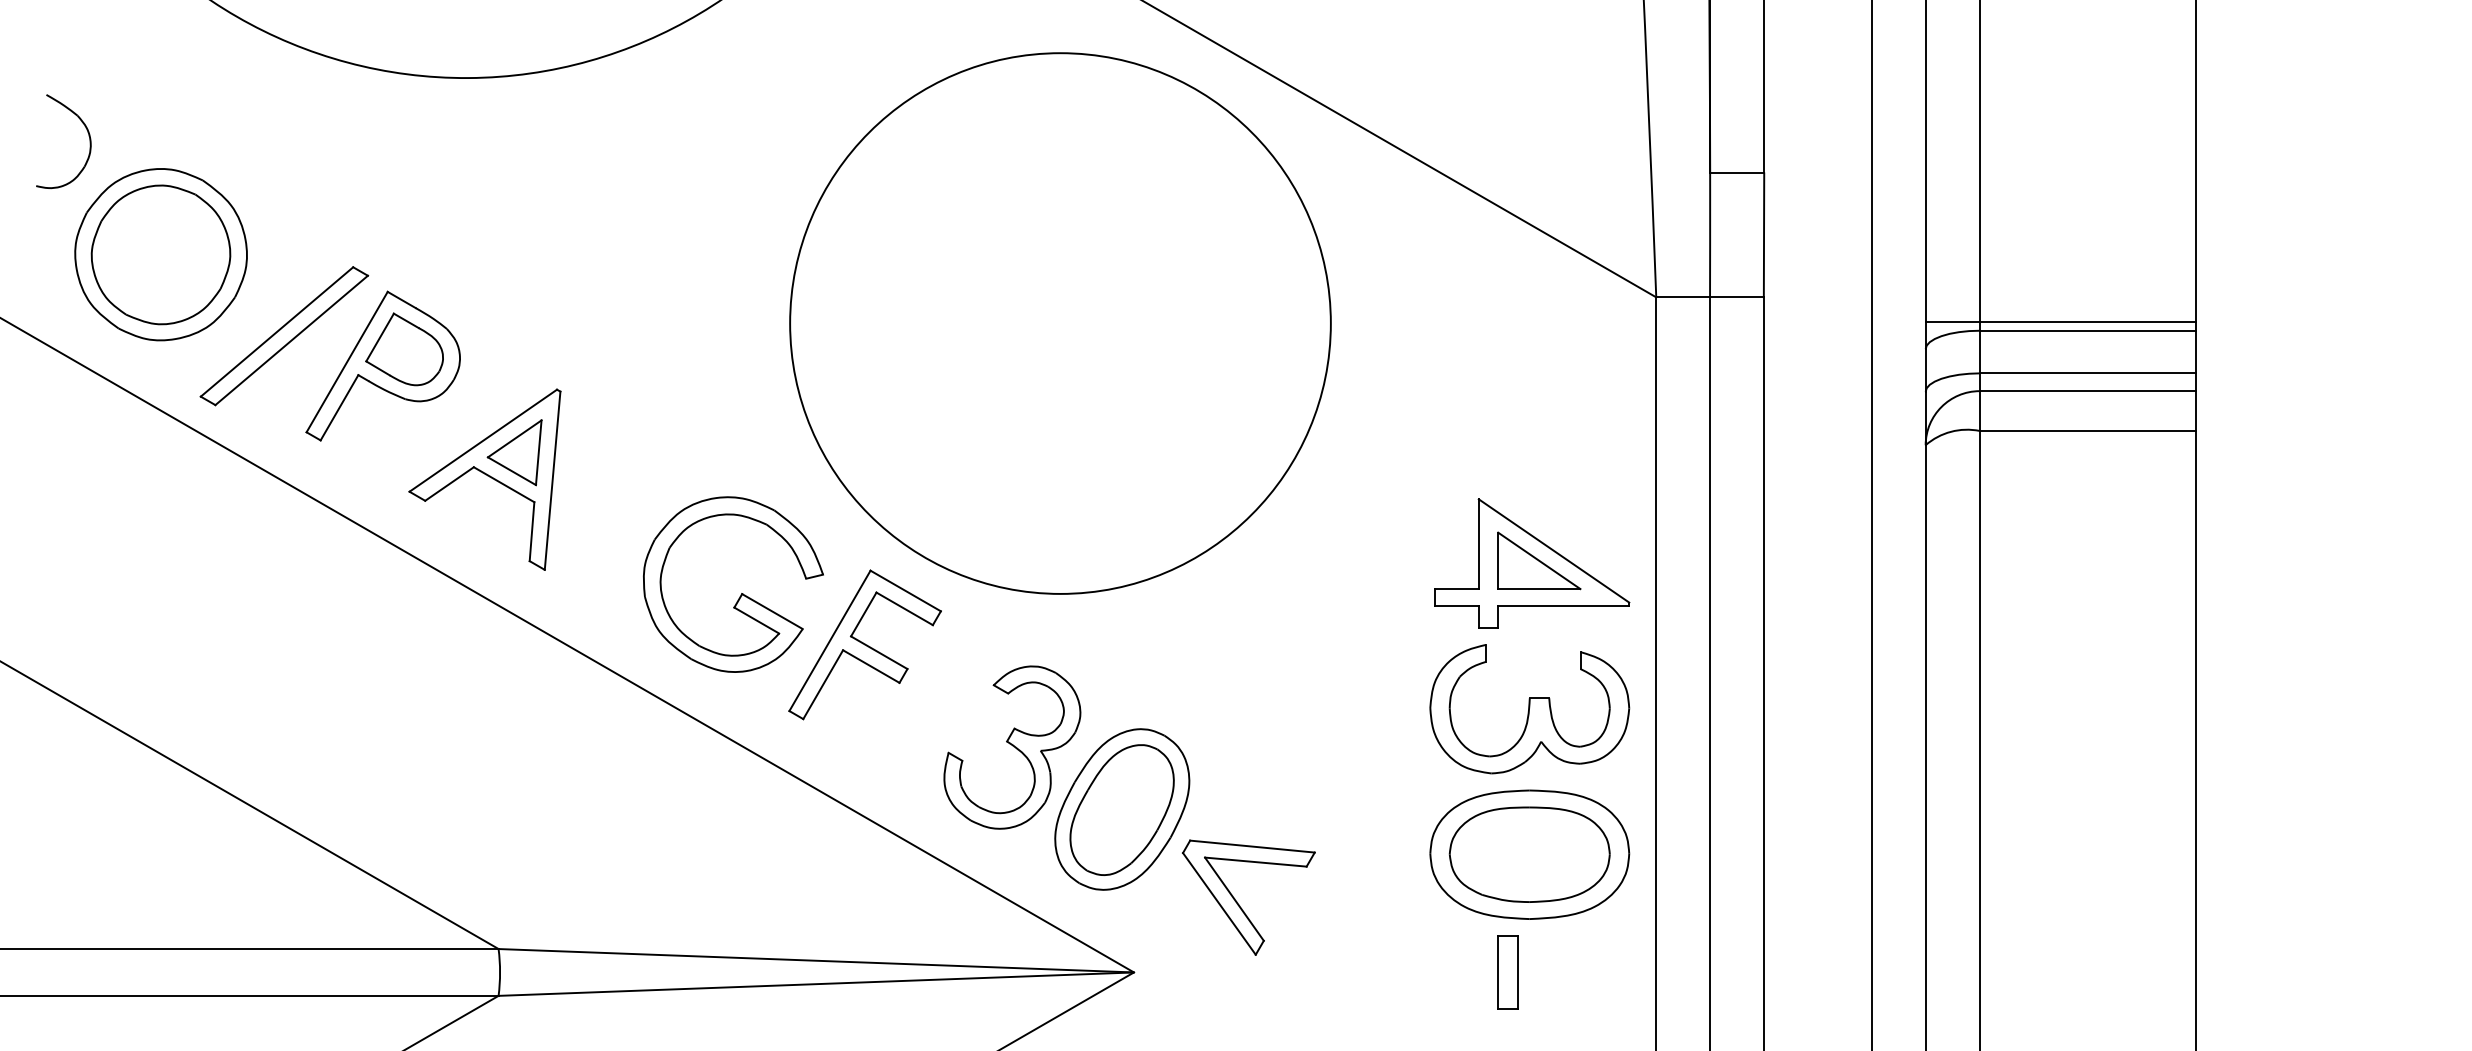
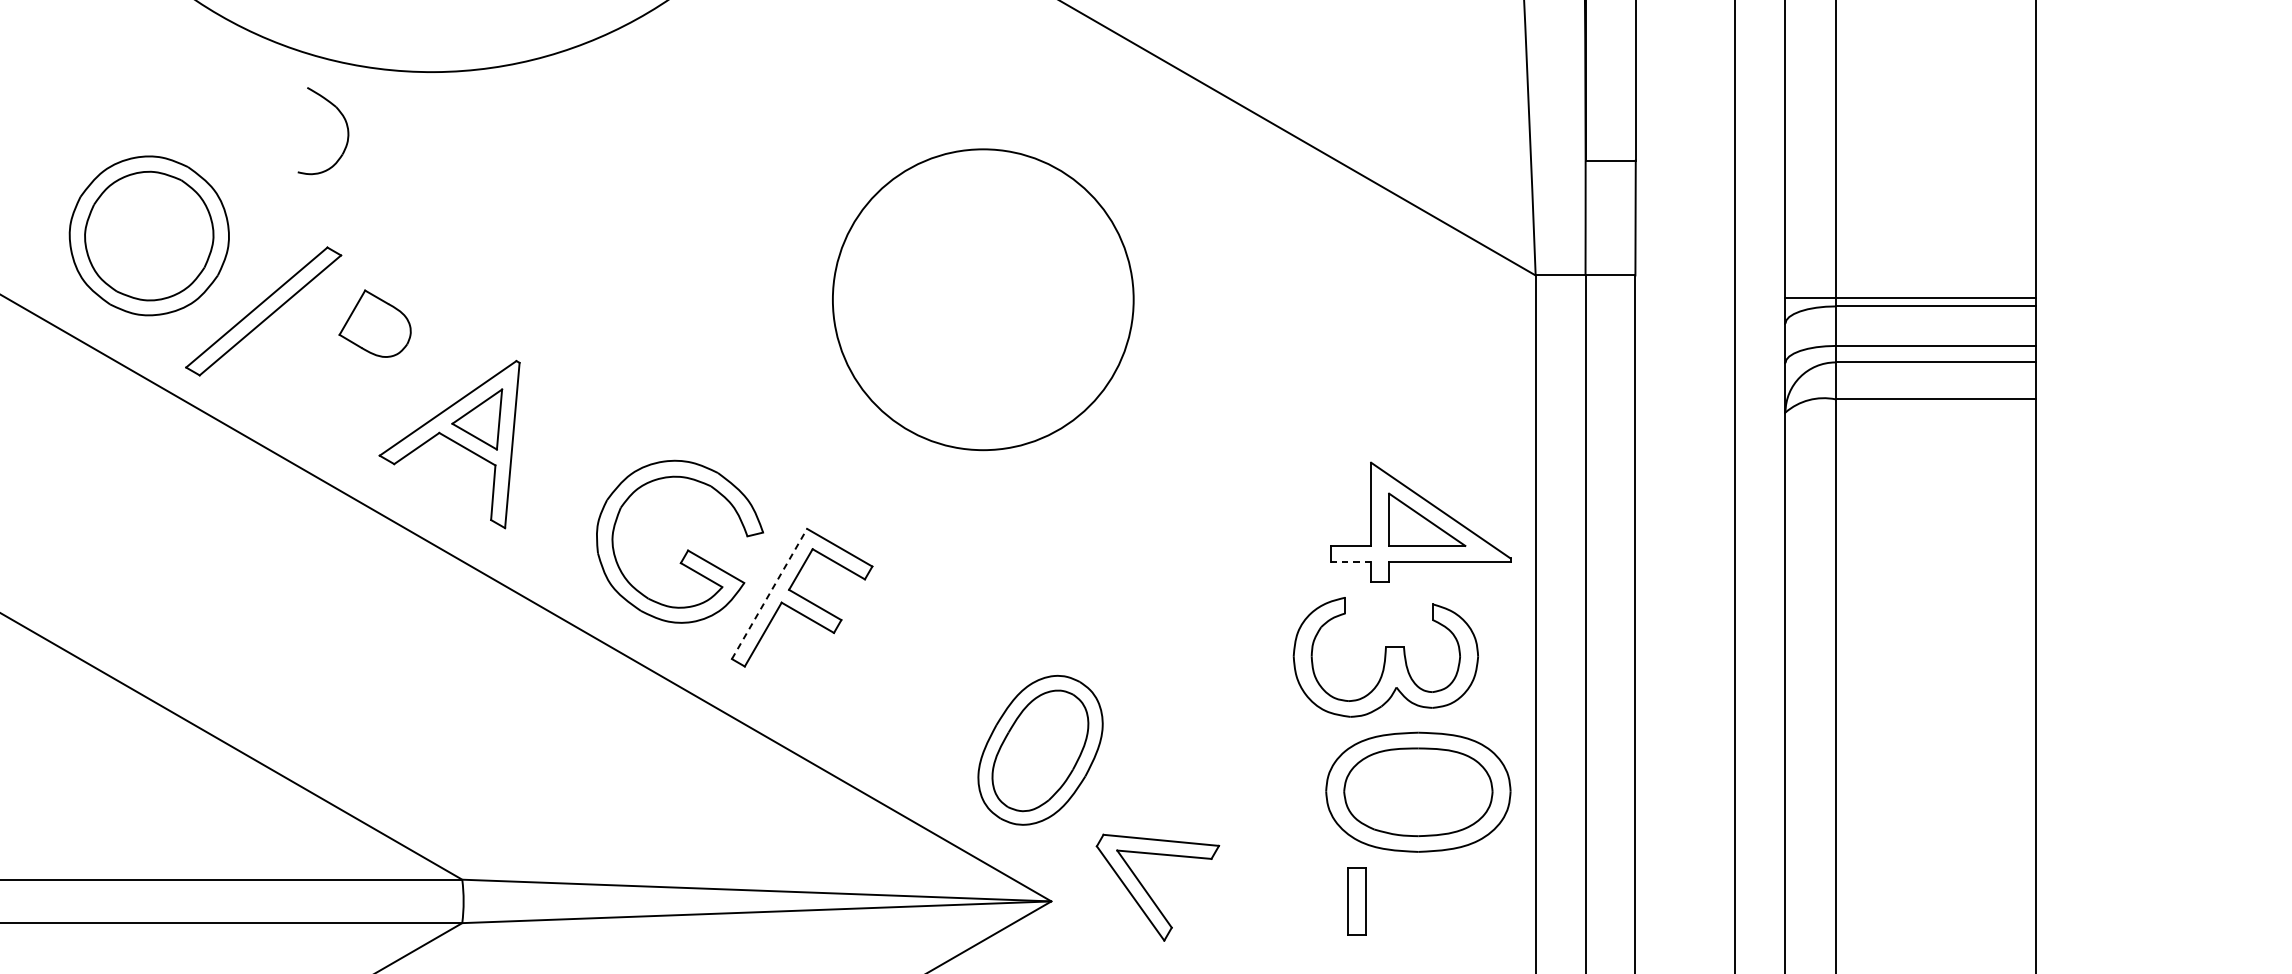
part: (86, 130) -> (344, 120), moved
circle: (1060, 323) -> (983, 299), size x0.6
part: (382, 365) -> (354, 338), removed
line: (1457, 606) -> (1351, 562), solid -> dashed
line: (830, 640) -> (770, 593), solid -> dashed
part: (1529, 709) -> (1385, 657), moved
part: (1012, 747) -> (938, 692), removed
part: (1240, 905) -> (1150, 894), moved
part: (1507, 972) -> (1356, 901), moved

